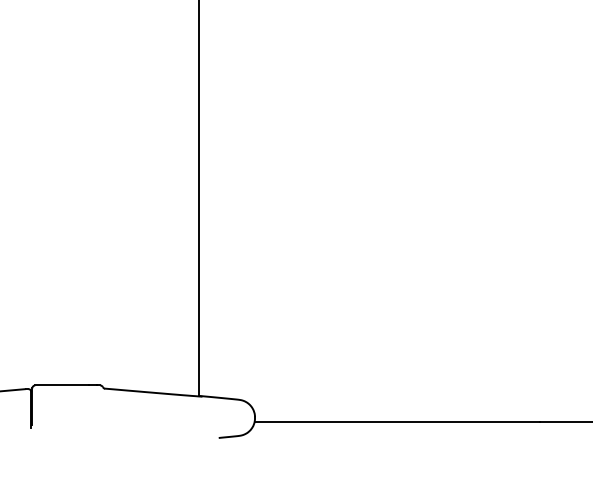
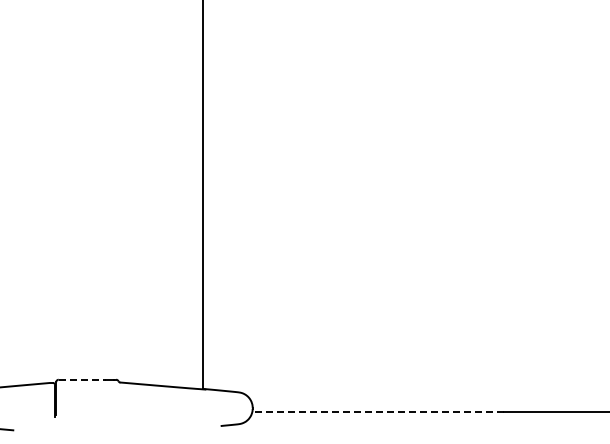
line: (62, 385) -> (82, 379), solid -> dashed
line: (397, 421) -> (378, 411), solid -> dashed

